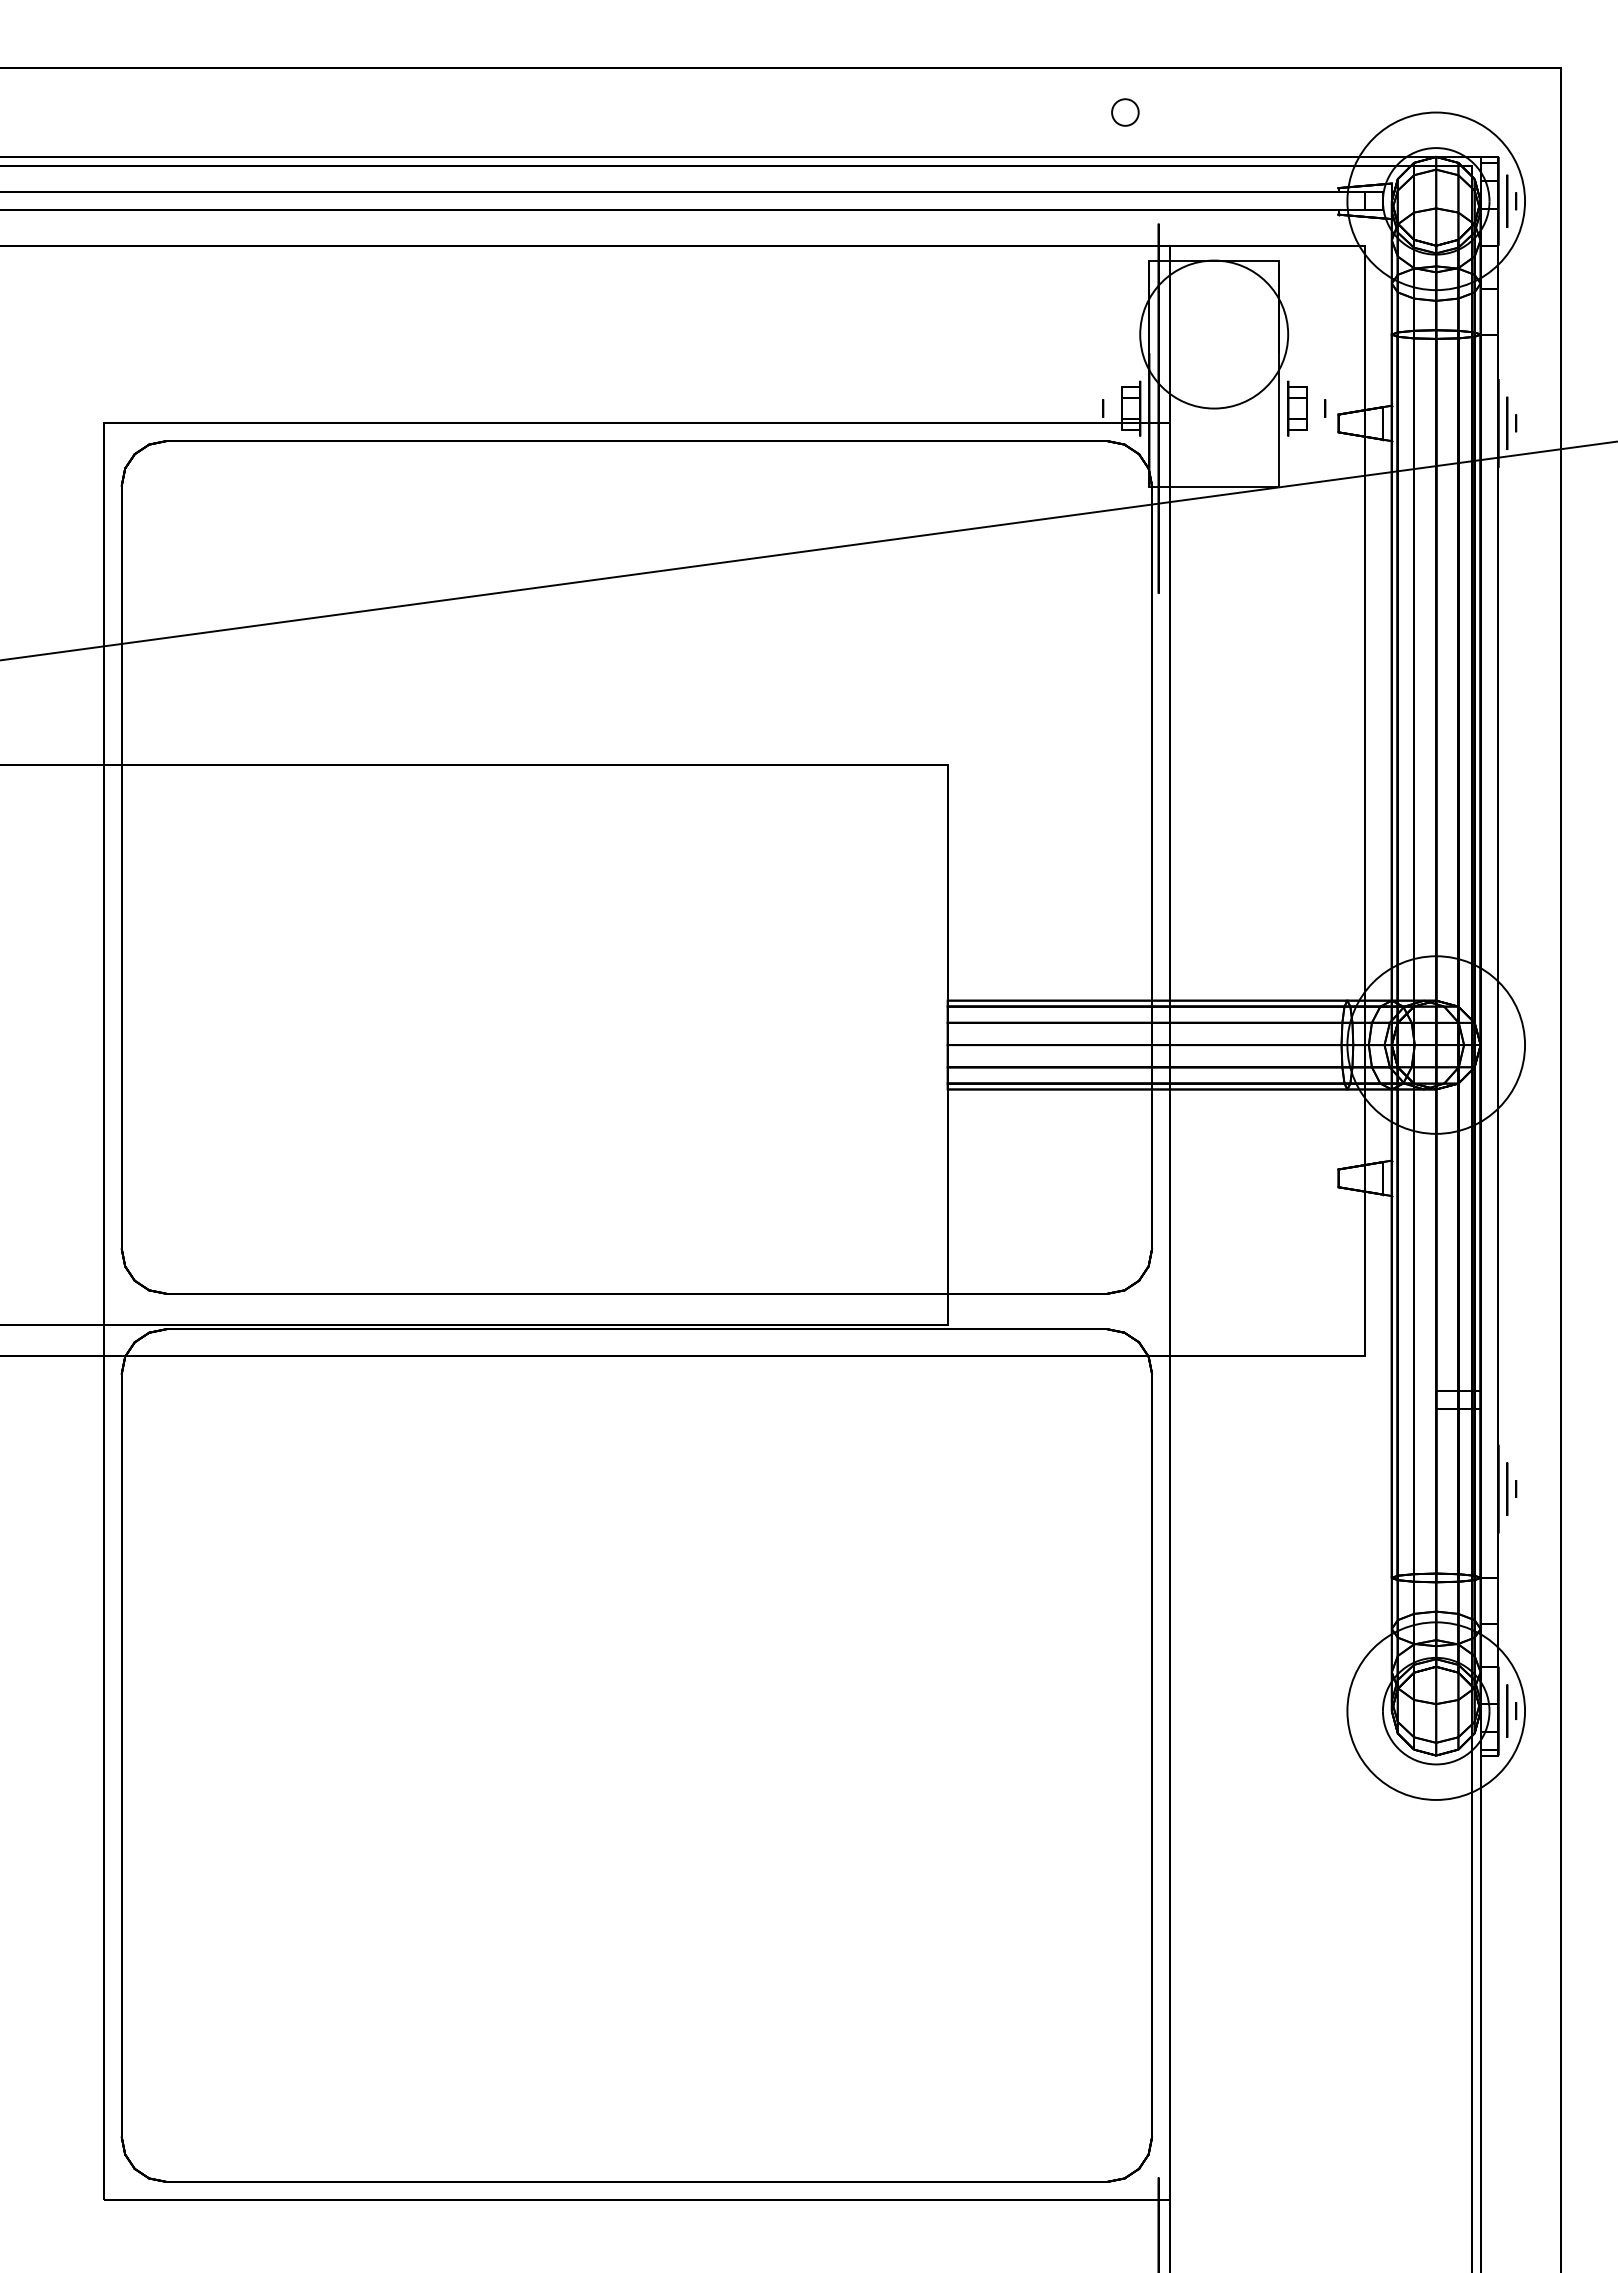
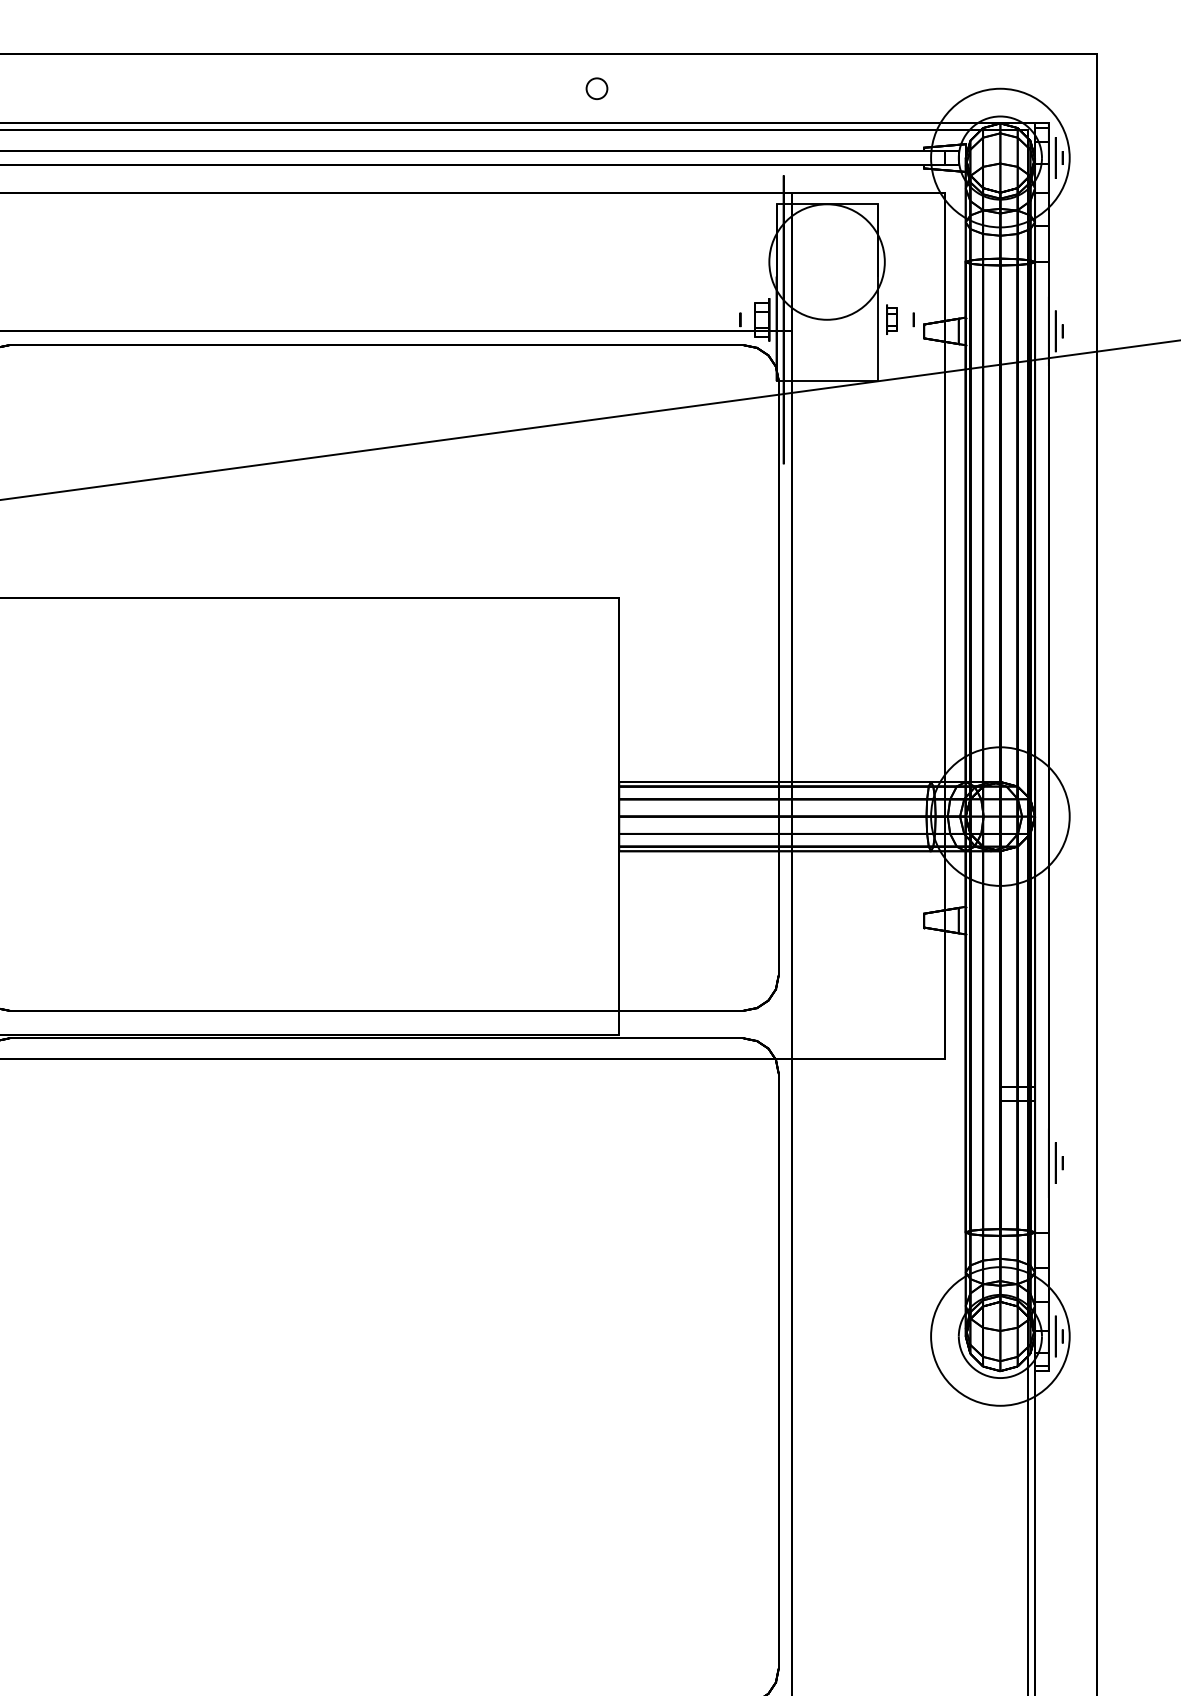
circle: (1125, 112) -> (597, 88), moved
part: (1297, 408) -> (892, 319), size x0.7

